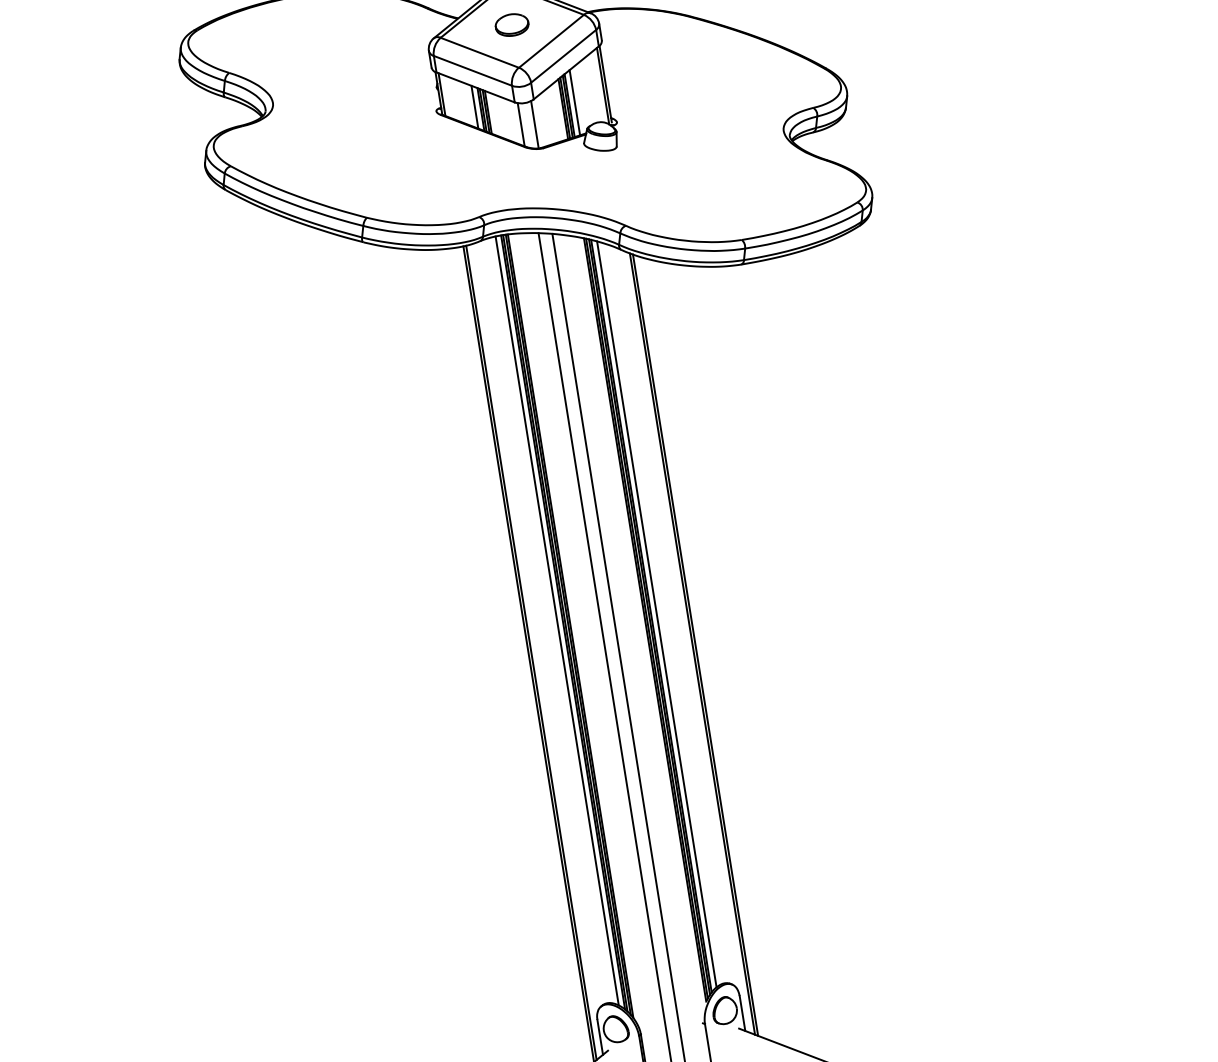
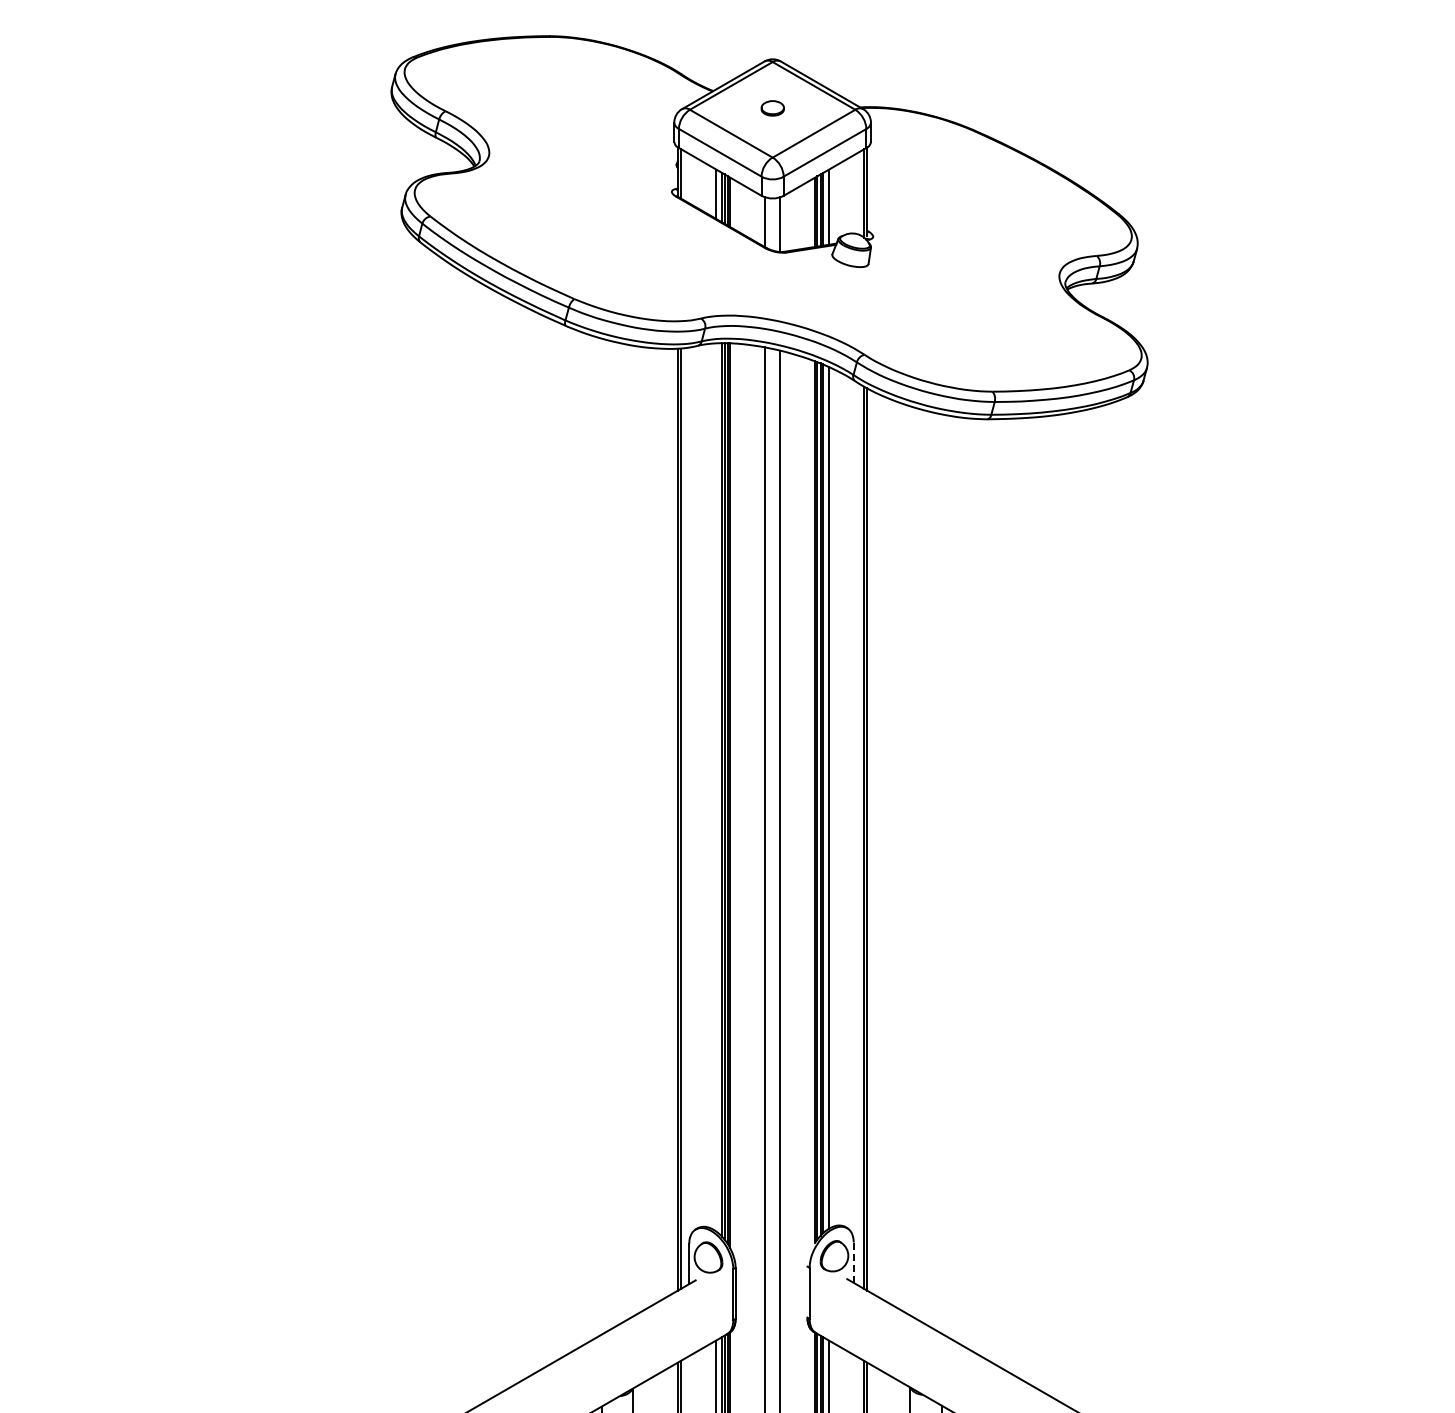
part: (511, 25) -> (772, 108), size x0.6
line: (556, 621) -> (715, 787), removed
line: (742, 1014) -> (853, 1263), solid -> dashed

